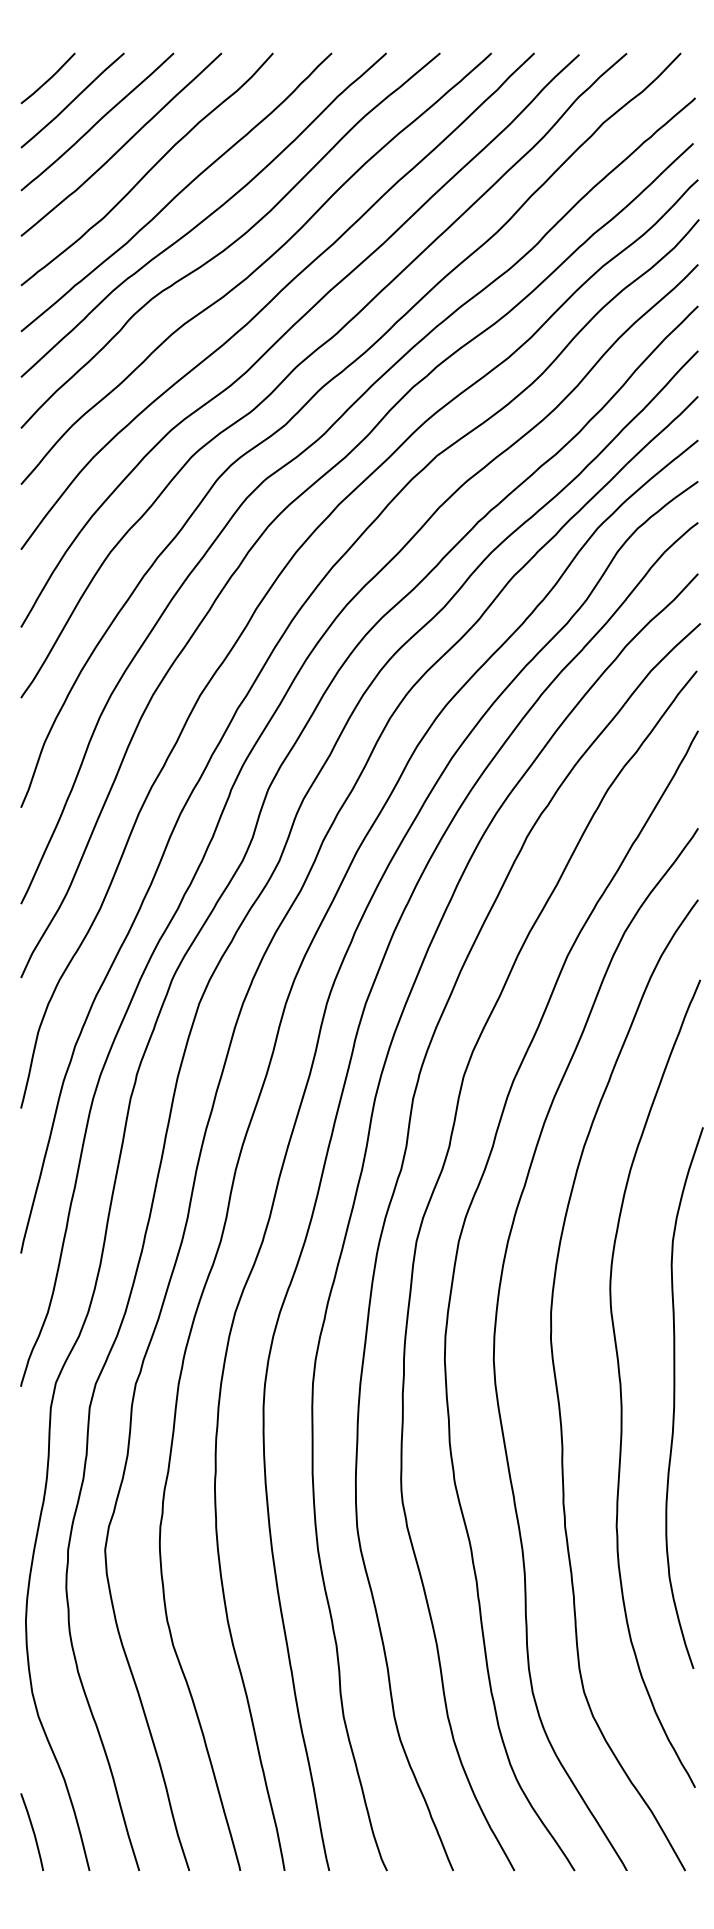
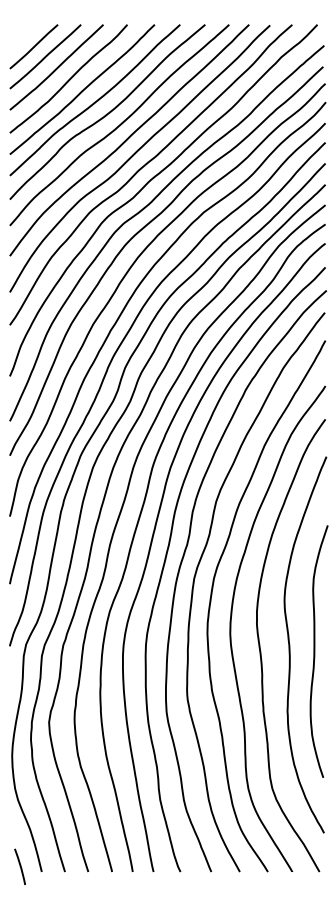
line: (48, 78) -> (22, 36), removed
line: (30, 1831) -> (19, 866), moved

